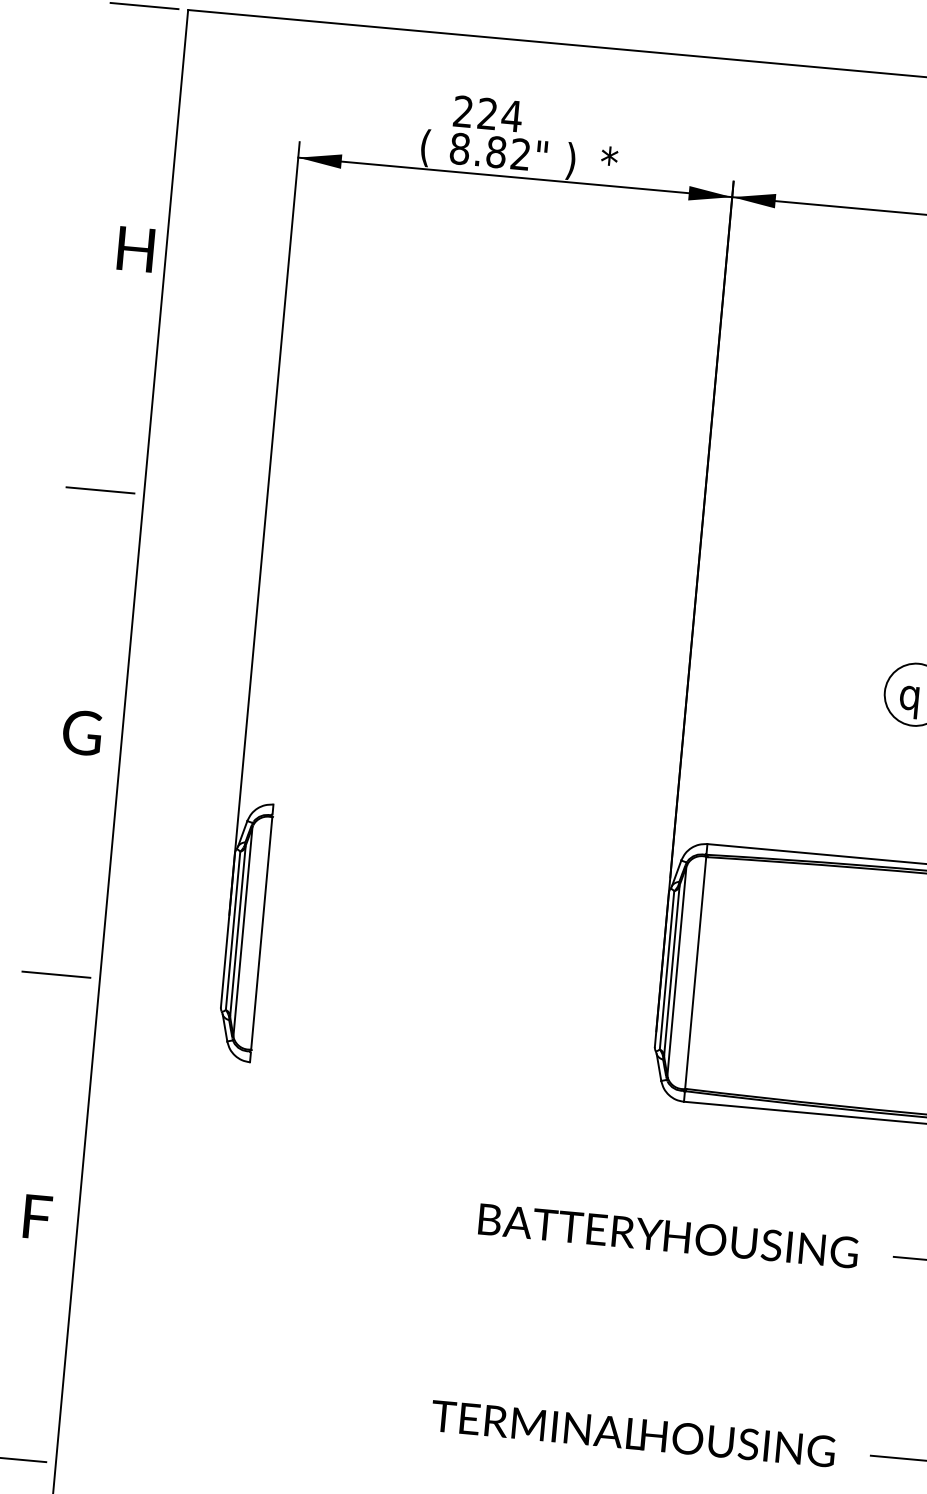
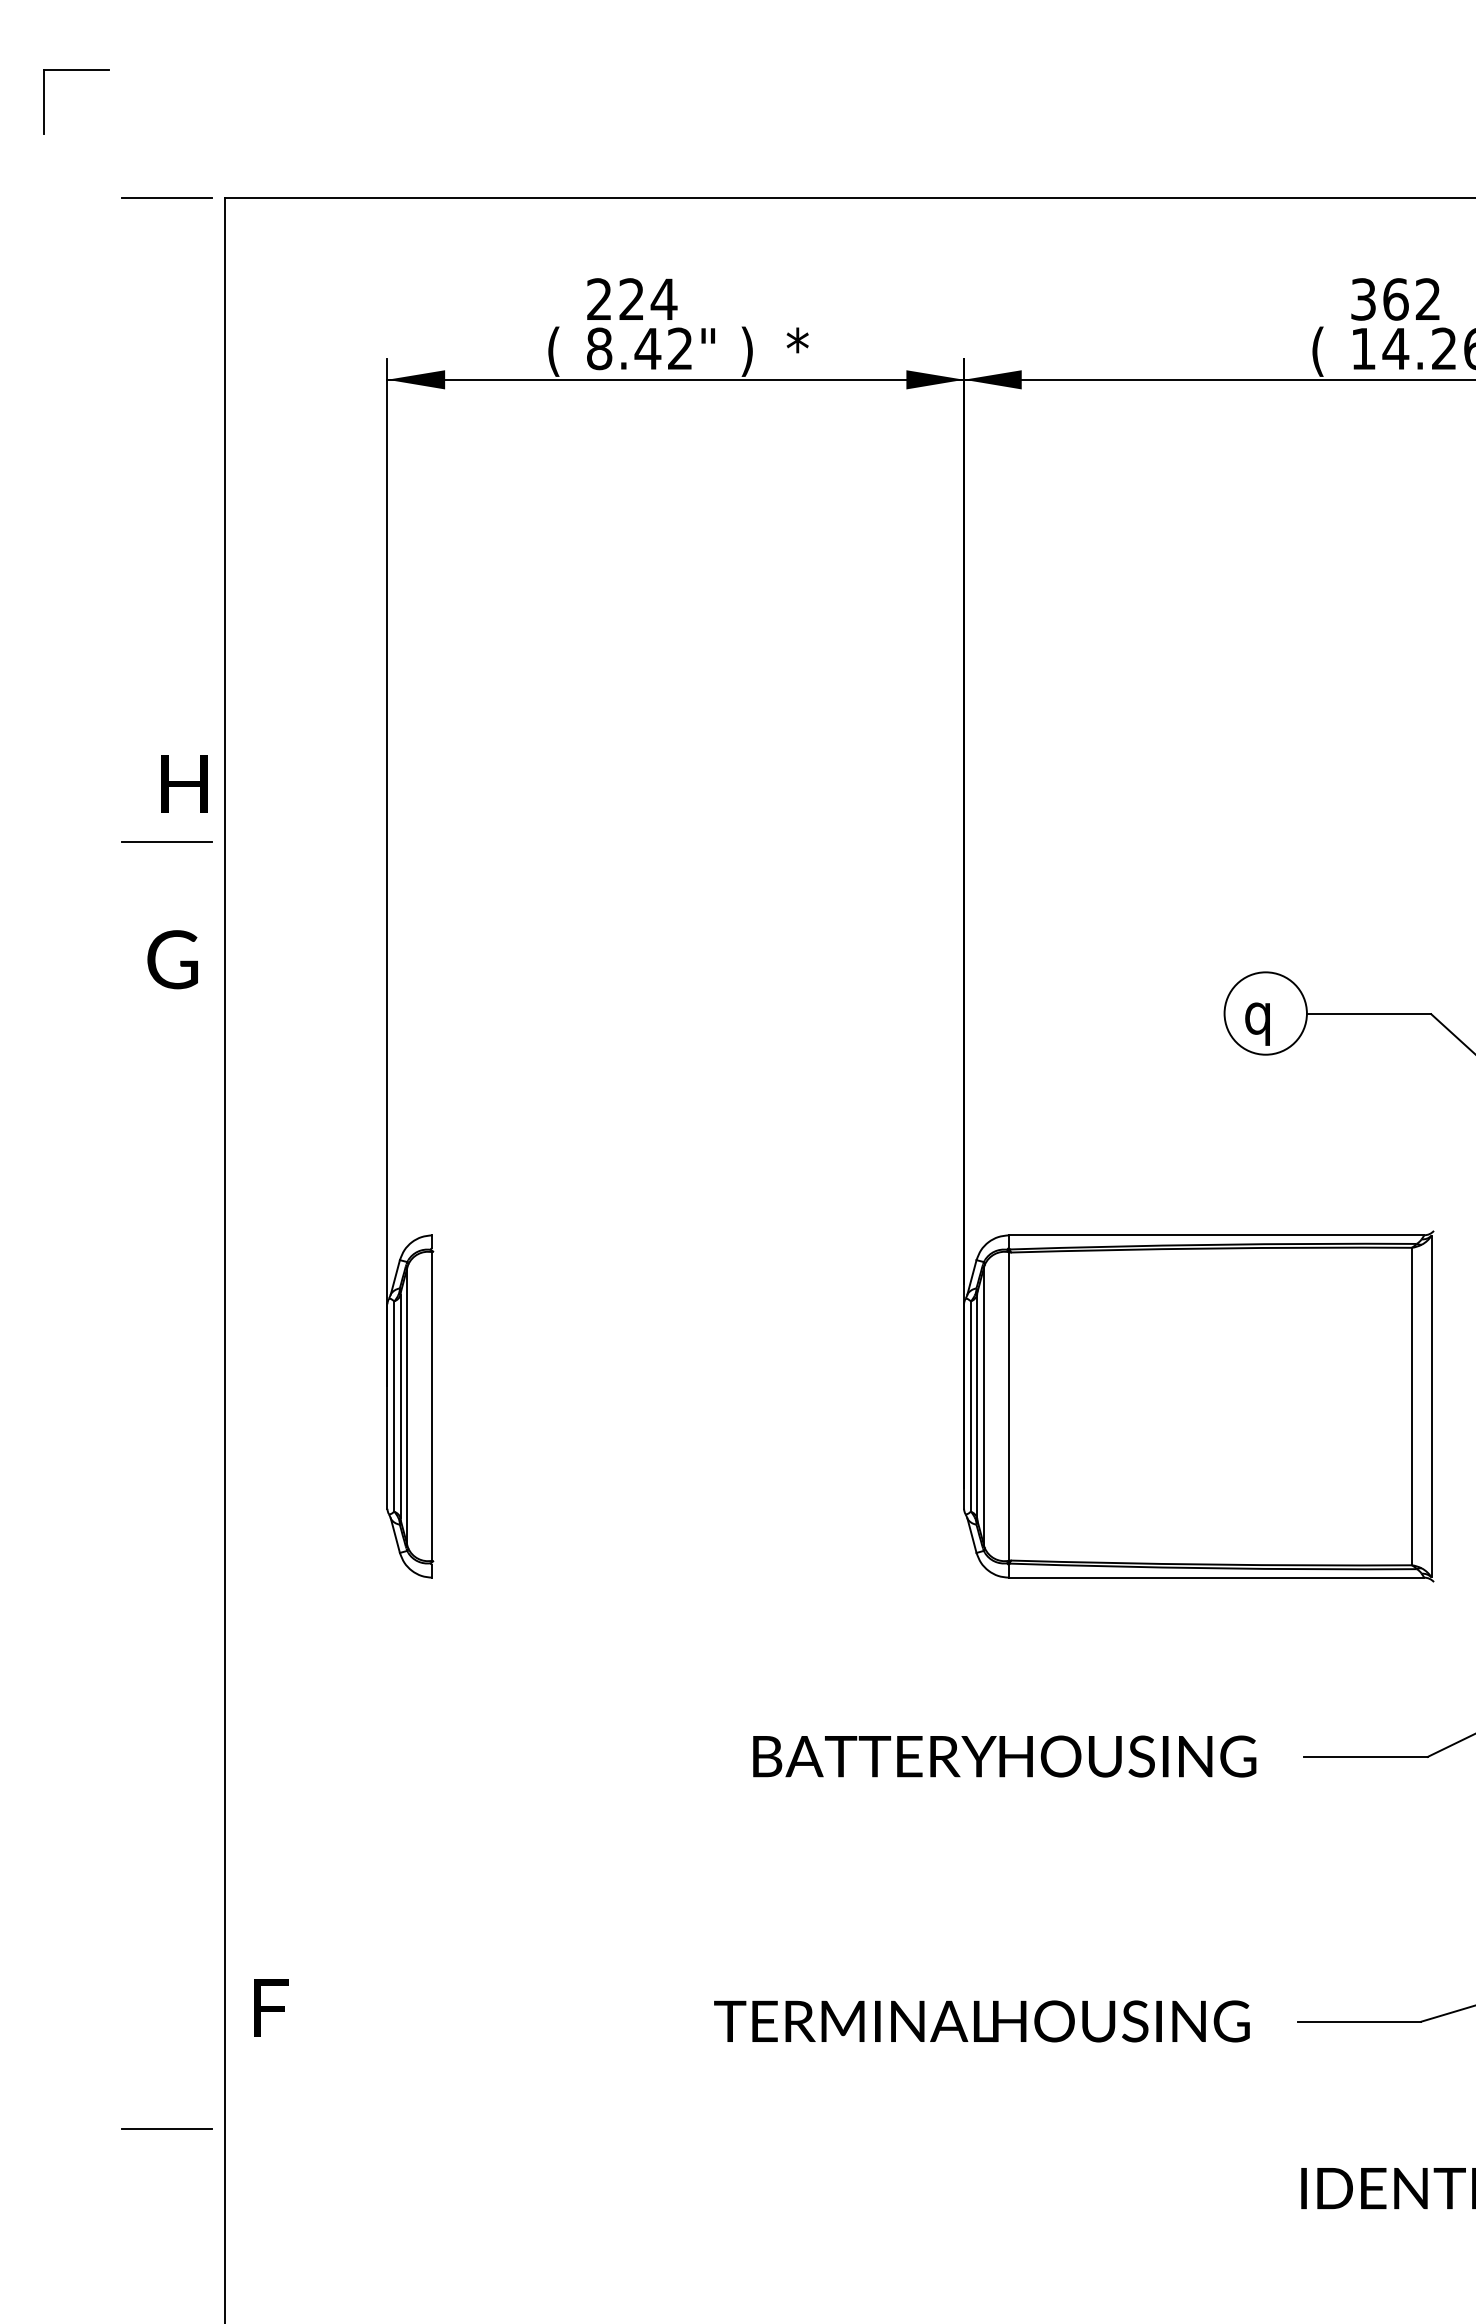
text: (496, 151) -> (647, 348), 8.82" -> 8.42"
text: (135, 248) -> (184, 783), moved
text: (82, 732) -> (172, 959), moved
line: (56, 974) -> (166, 1485), removed
text: (38, 1216) -> (271, 2007), moved

